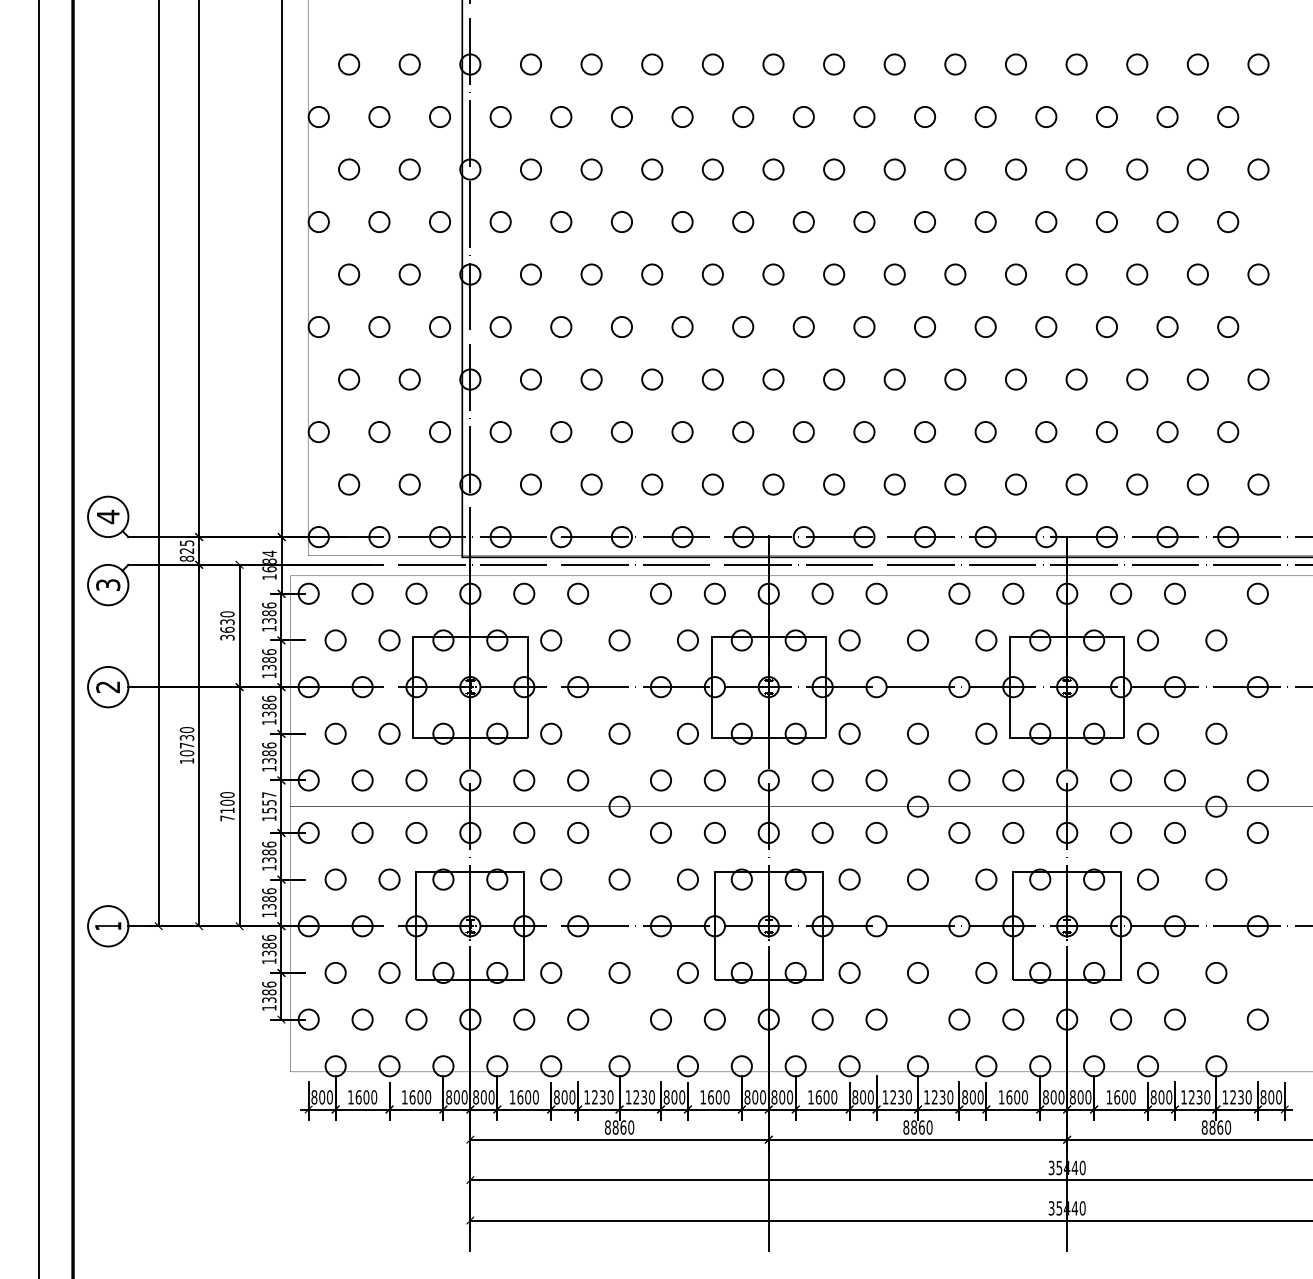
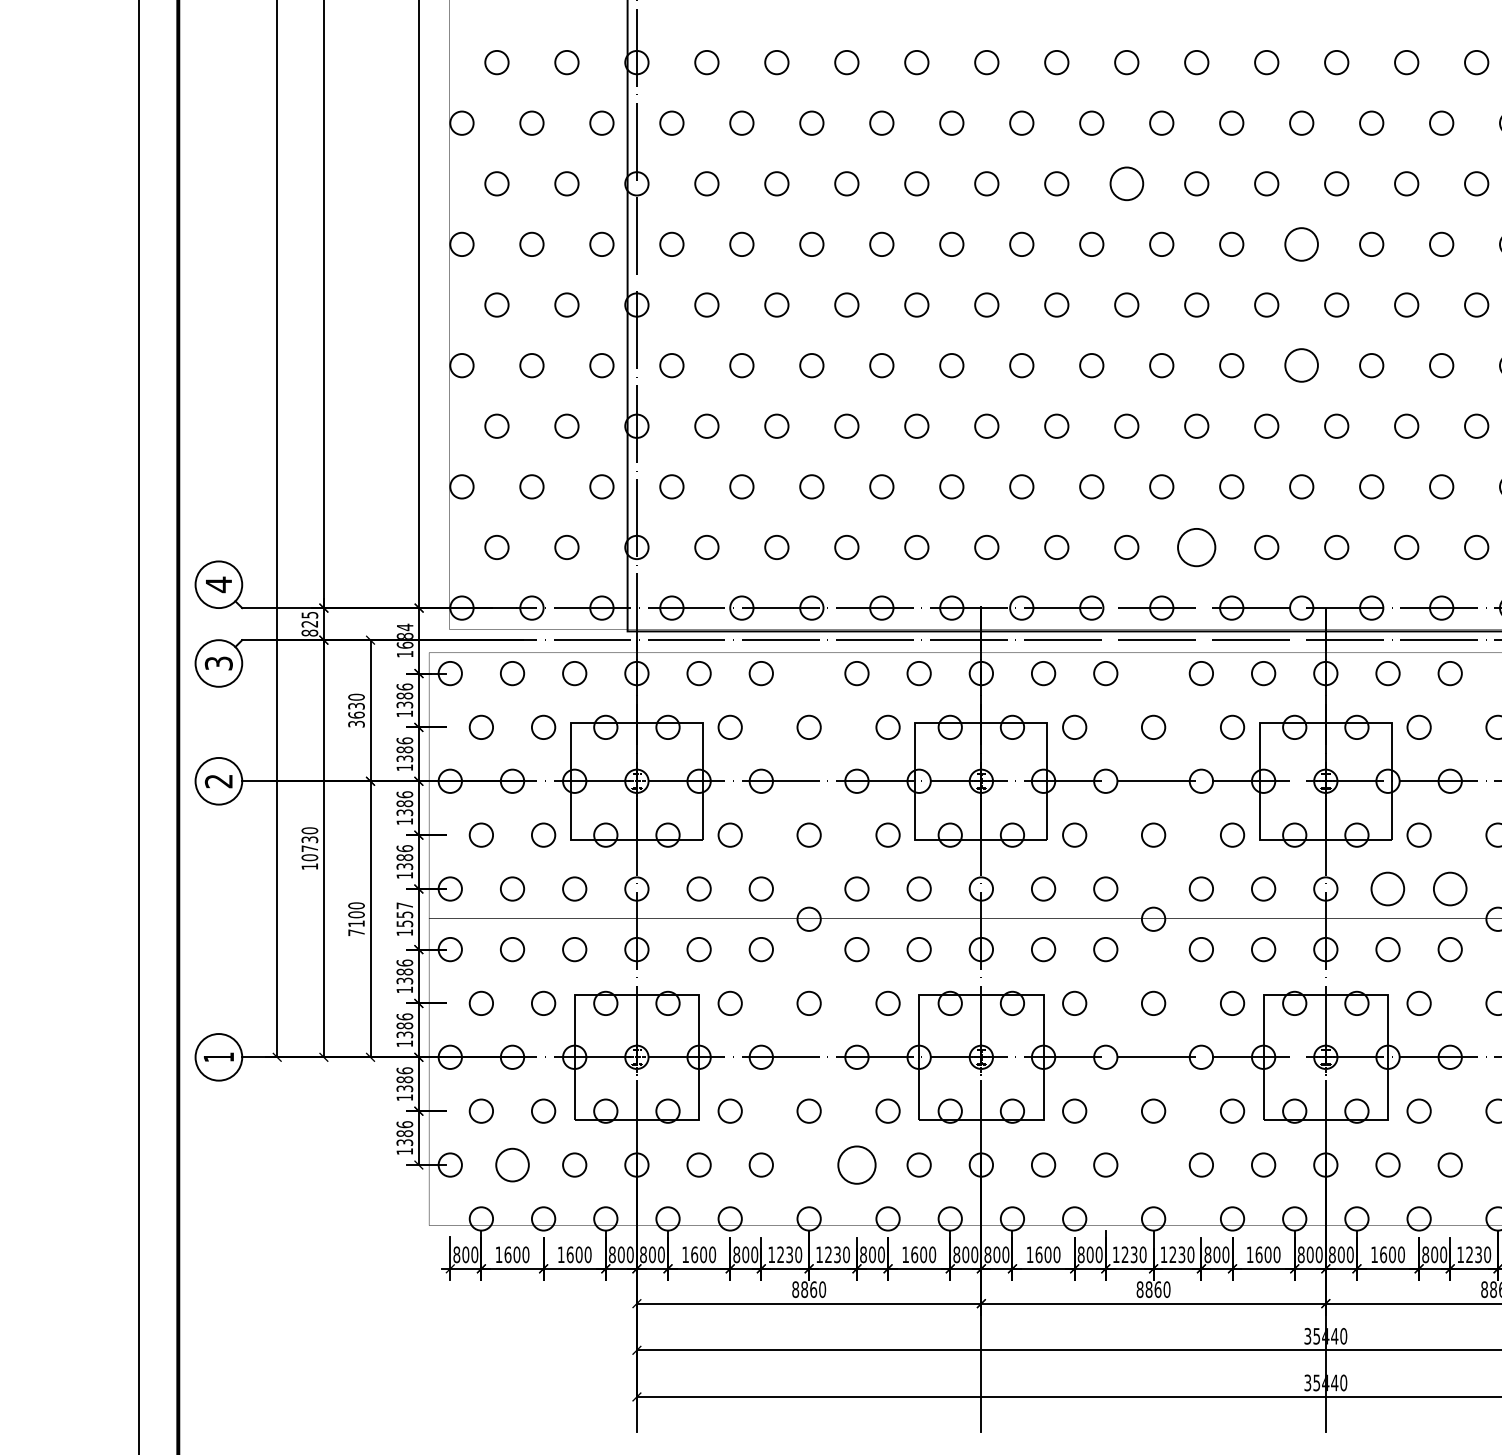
circle: (894, 169) -> (1126, 183), size x1.4
circle: (1046, 221) -> (1301, 243), size x1.4
circle: (1046, 327) -> (1301, 366), size x1.4
circle: (955, 484) -> (1196, 547), size x1.6
circle: (1121, 780) -> (1388, 889), size x1.4
circle: (1174, 780) -> (1449, 889), size x1.4
circle: (362, 1019) -> (512, 1164), size x1.4
circle: (660, 1019) -> (856, 1164), size x1.6

